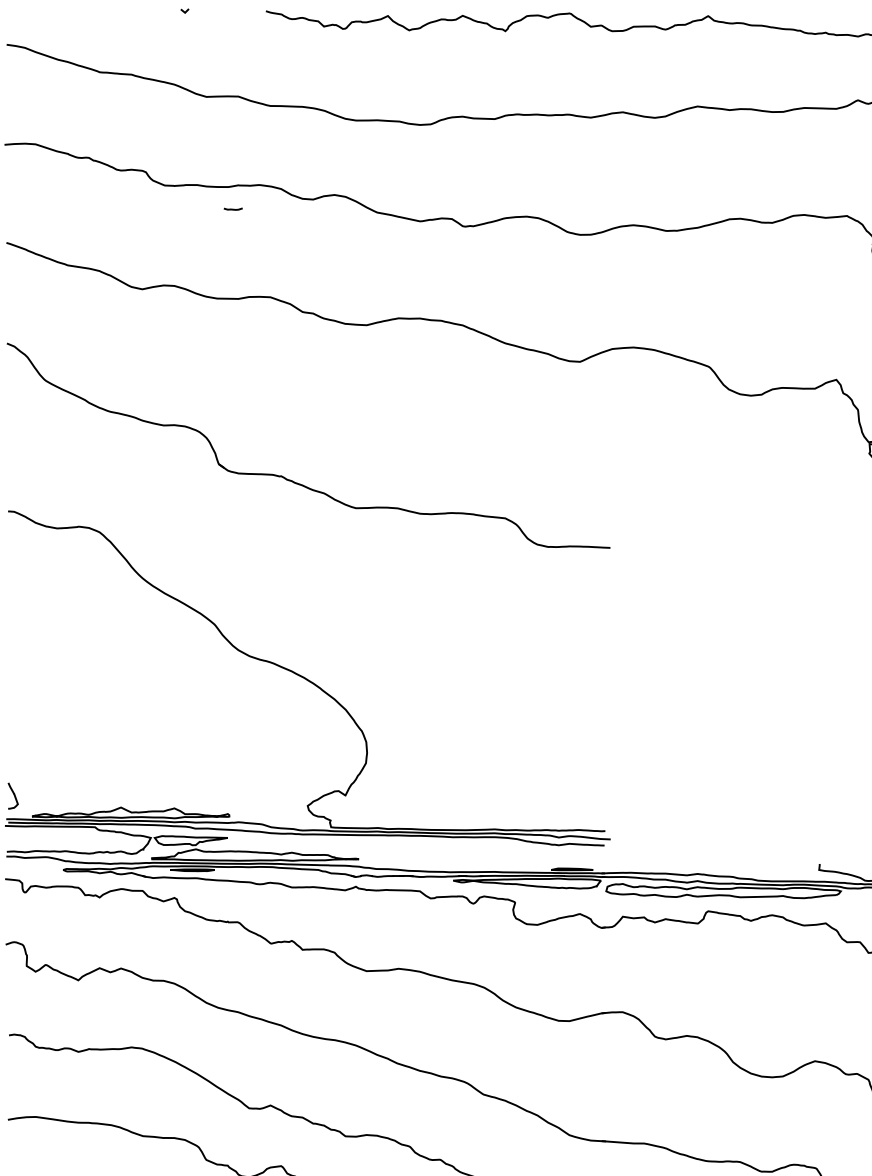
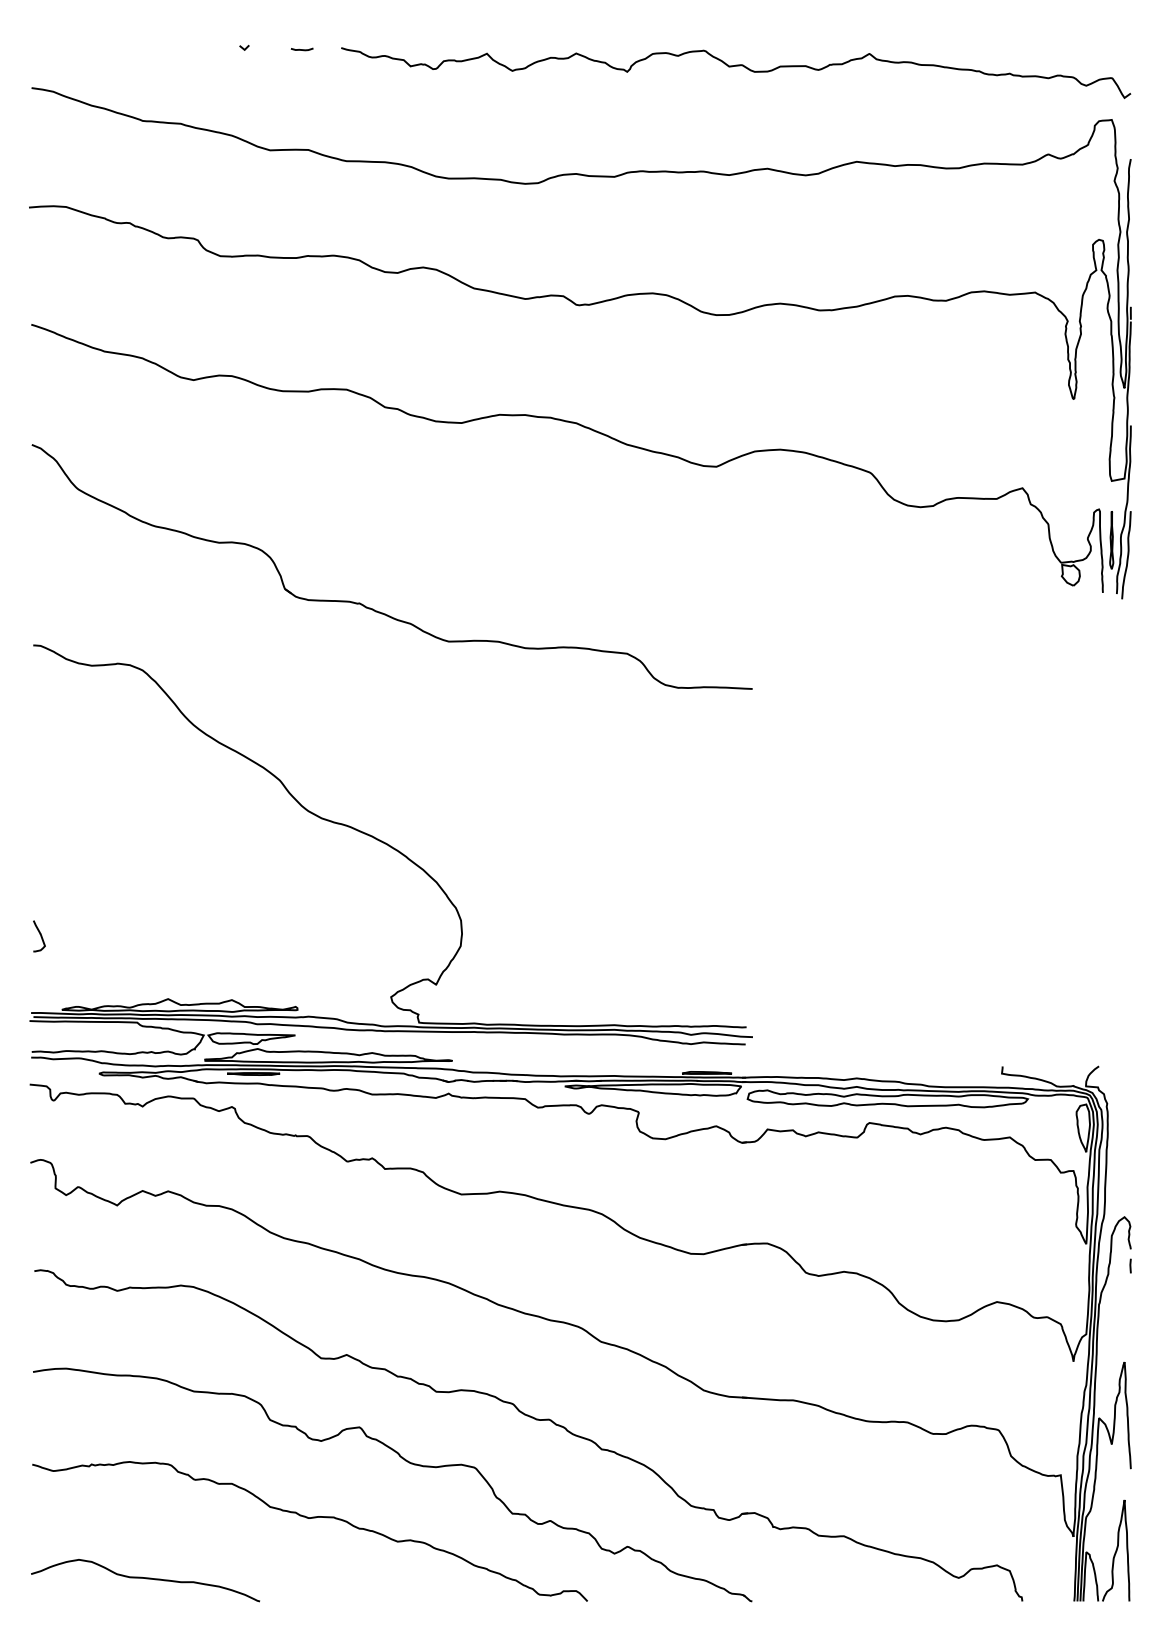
curve: (232, 209) -> (301, 49), moved
curve: (14, 796) -> (40, 936), moved

